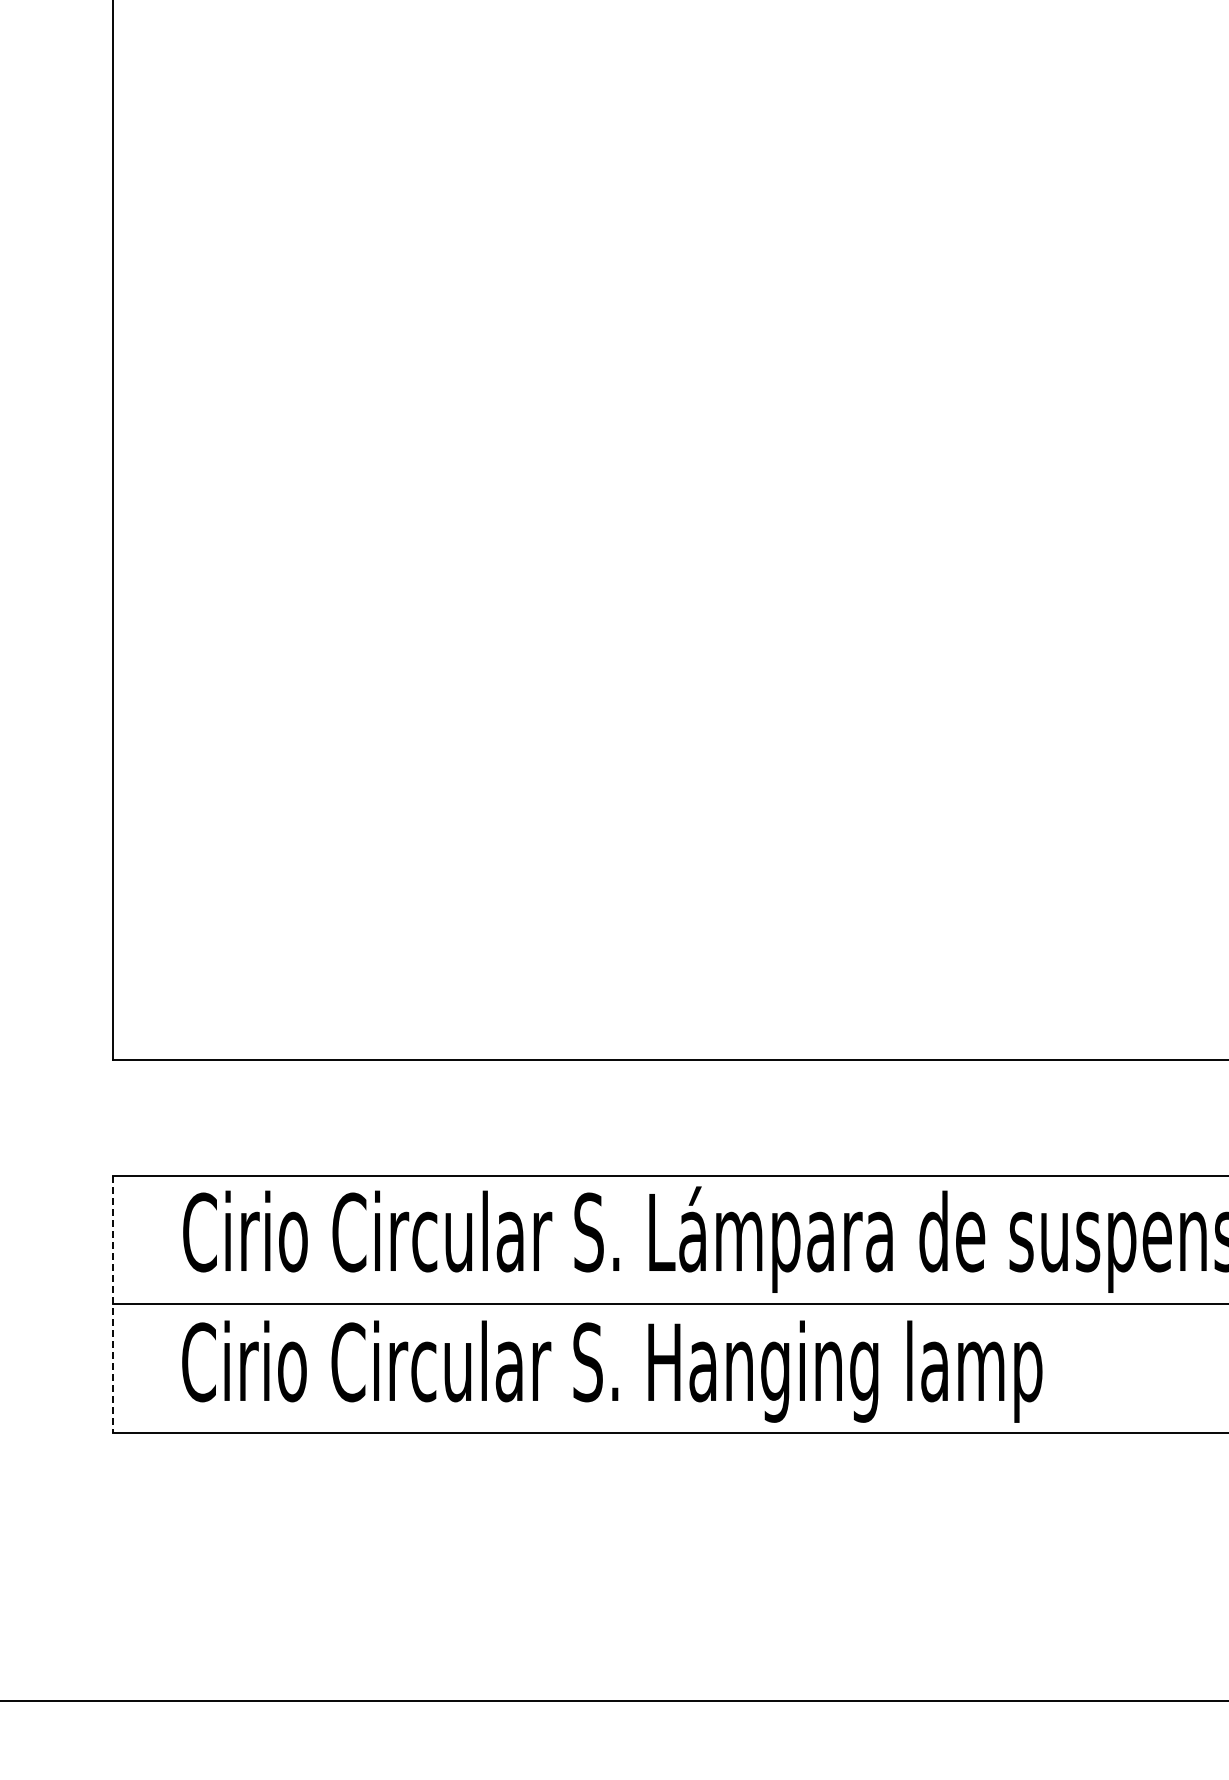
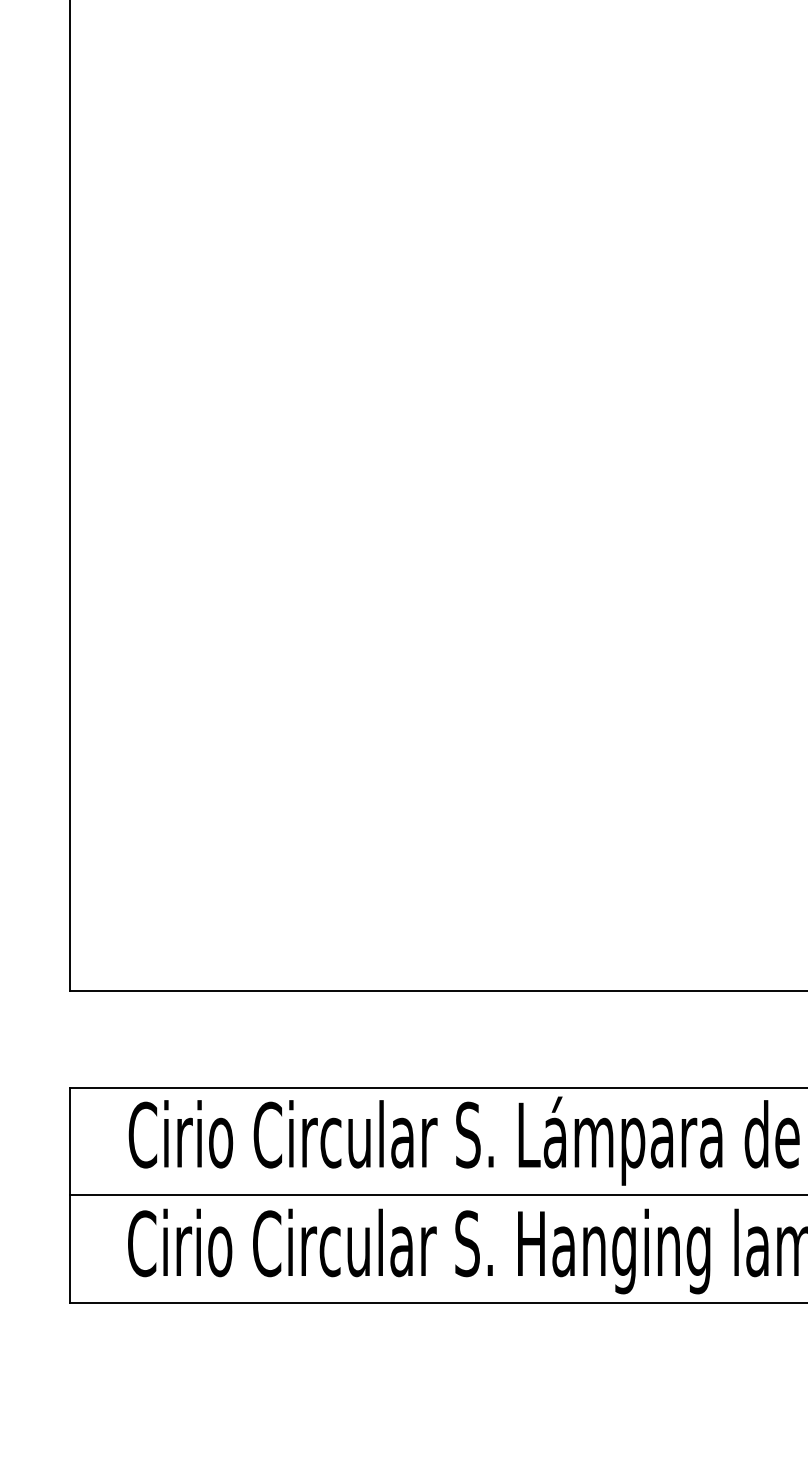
line: (113, 1304) -> (70, 1195), dashed -> solid

